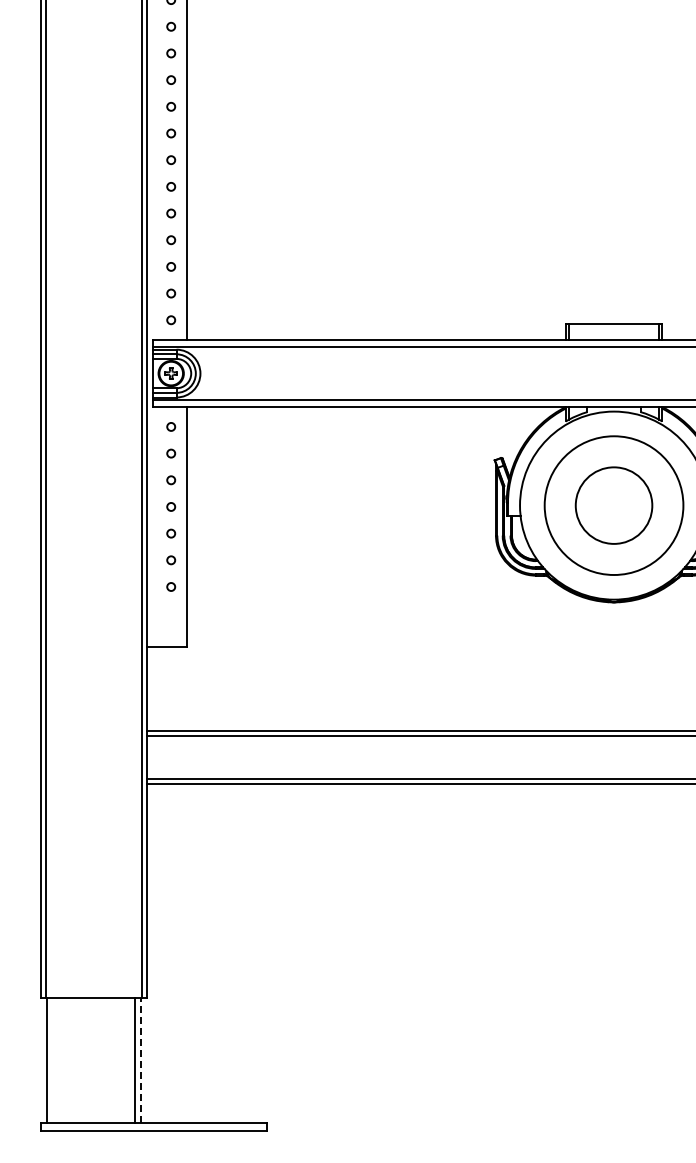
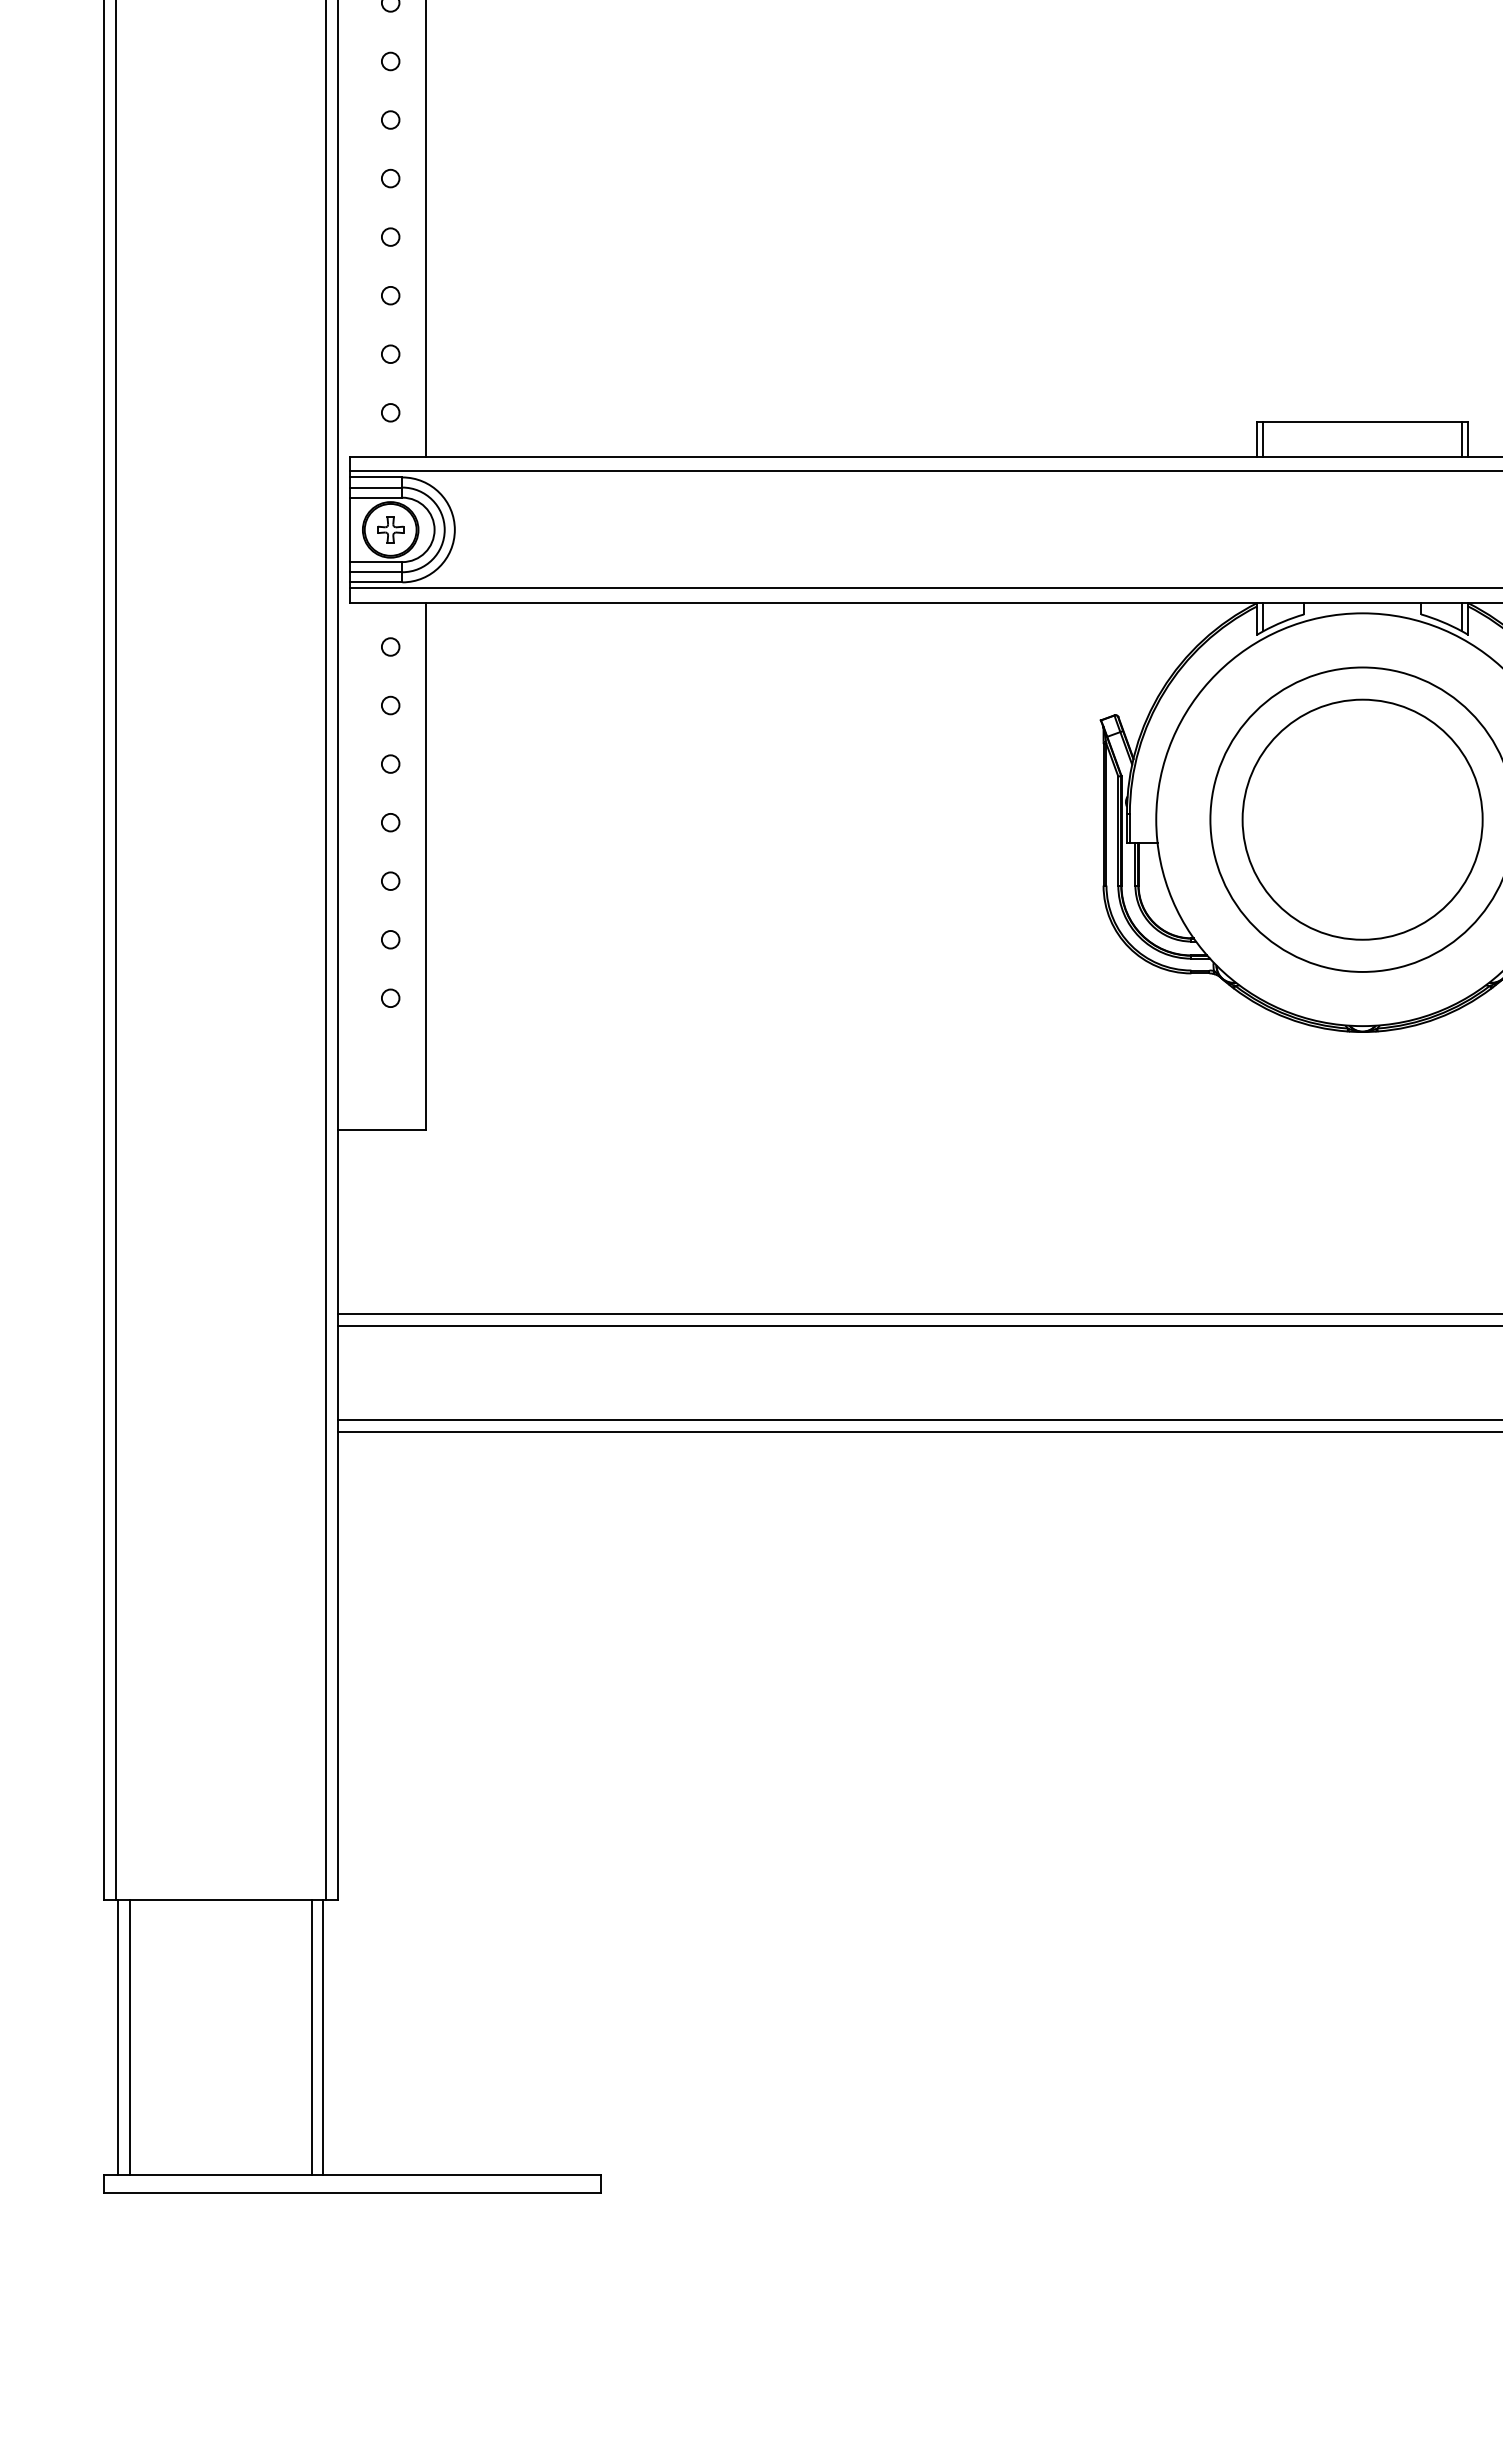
circle: (613, 505) -> (1361, 819), size x1.43
line: (52, 1060) -> (130, 2037), added
line: (140, 1060) -> (323, 2037), dashed -> solid

